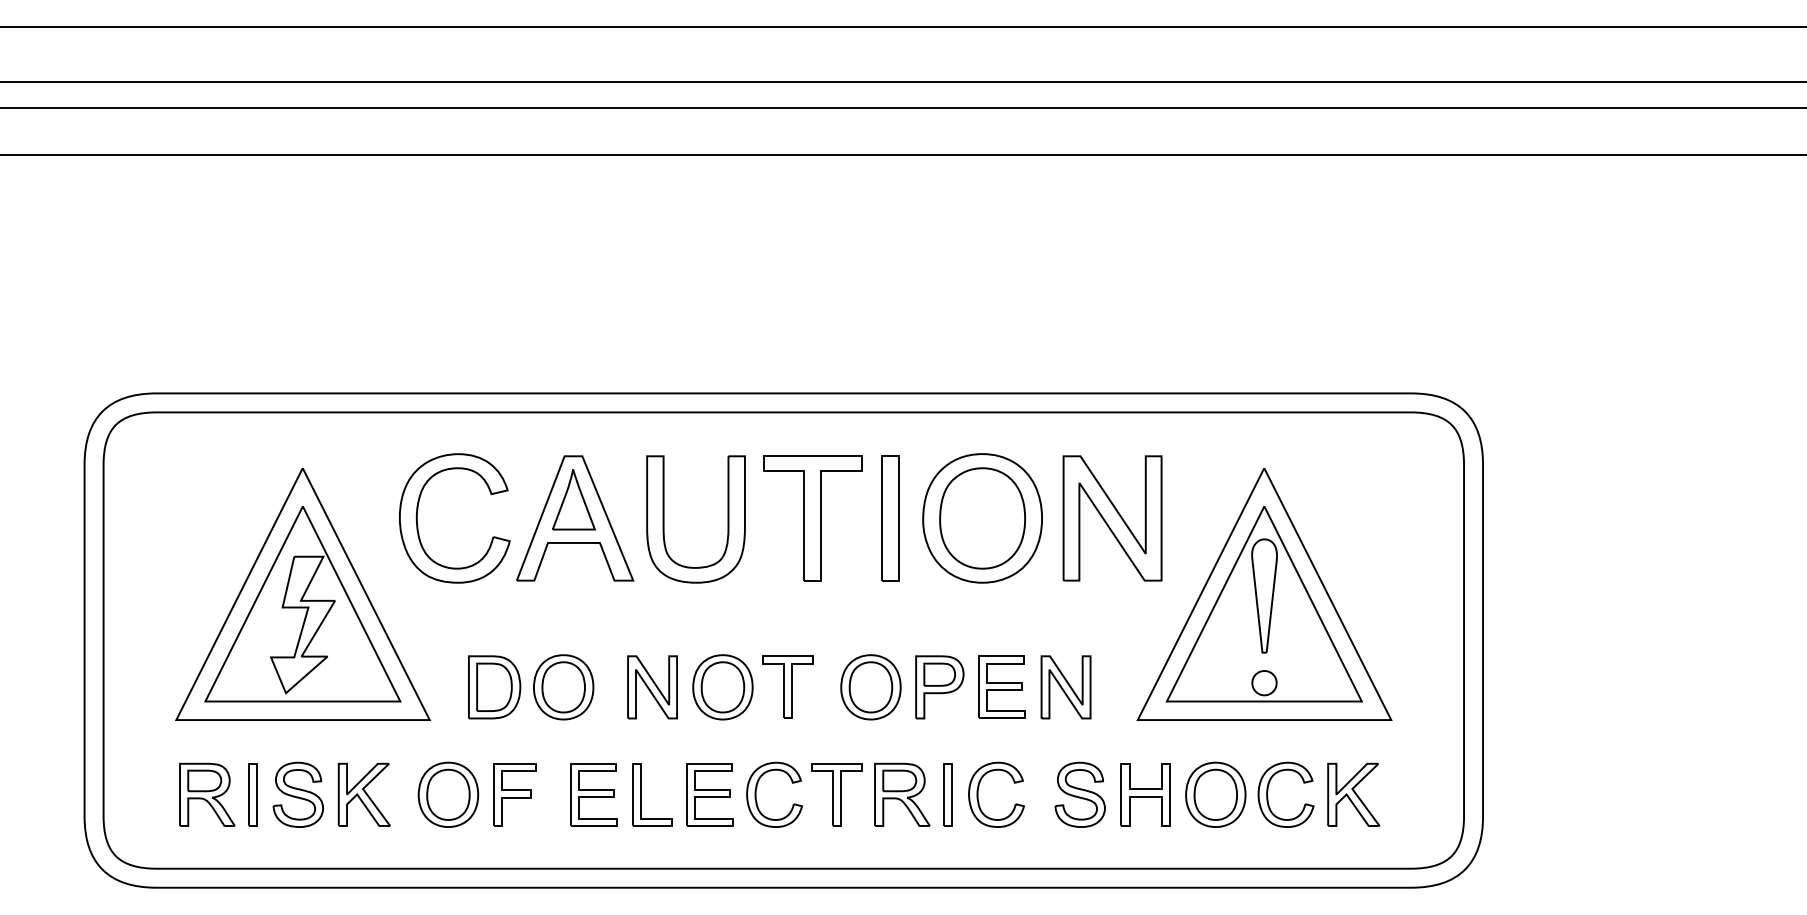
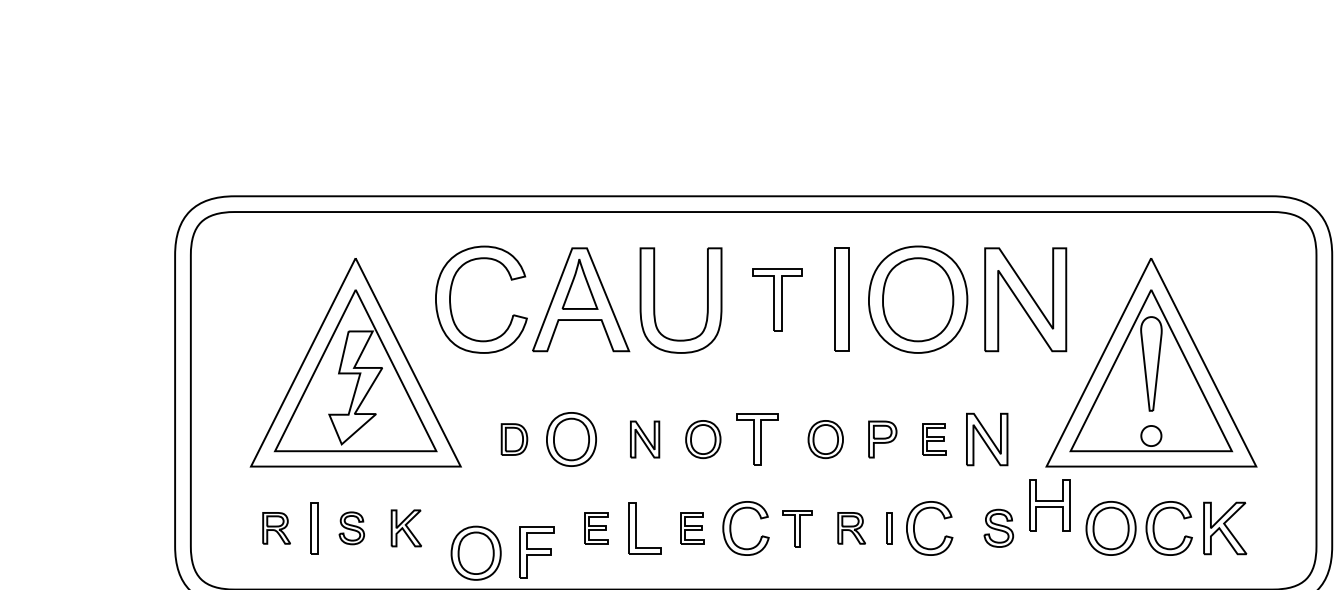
part: (812, 518) -> (777, 299), size x0.6
part: (1001, 686) -> (933, 438), size x0.6
part: (494, 687) -> (514, 439), size x0.6
part: (652, 687) -> (645, 439), size x0.7
part: (722, 687) -> (702, 439), size x0.7
part: (870, 687) -> (825, 439), size x0.7
part: (939, 687) -> (882, 439), size x0.7
part: (207, 794) -> (276, 528), size x0.6
part: (297, 794) -> (351, 528), size x0.6
part: (363, 794) -> (405, 528), size x0.7
part: (448, 794) -> (476, 552), moved
part: (514, 794) -> (536, 552), moved
part: (593, 794) -> (596, 528), size x0.6
part: (709, 794) -> (692, 528), size x0.6
part: (836, 794) -> (797, 528), size x0.7
part: (902, 794) -> (851, 528), size x0.6
part: (947, 794) -> (889, 528), size x0.6
part: (1079, 794) -> (998, 528), size x0.7
part: (1145, 794) -> (1049, 504), moved

